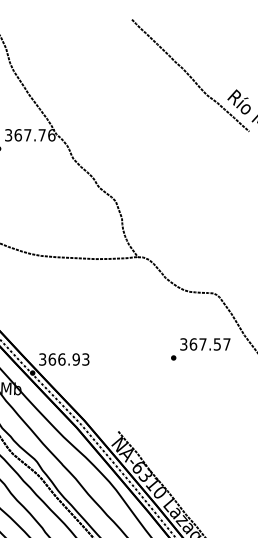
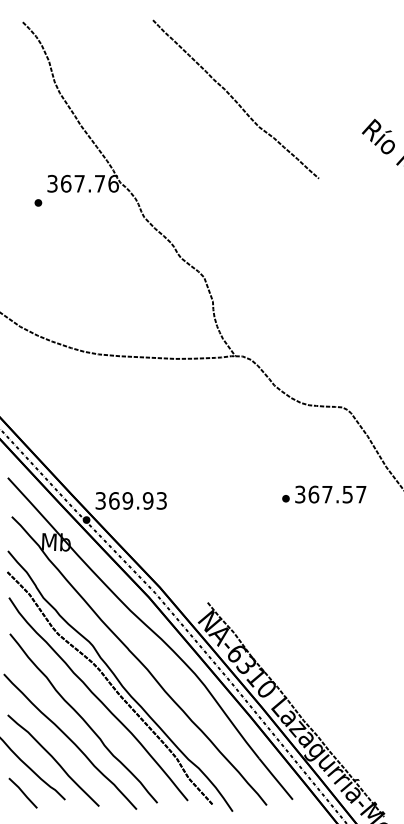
curve: (190, 75) -> (235, 99), moved
text: (205, 344) -> (330, 494), moved
text: (61, 359) -> (127, 500), 366.93 -> 369.93

